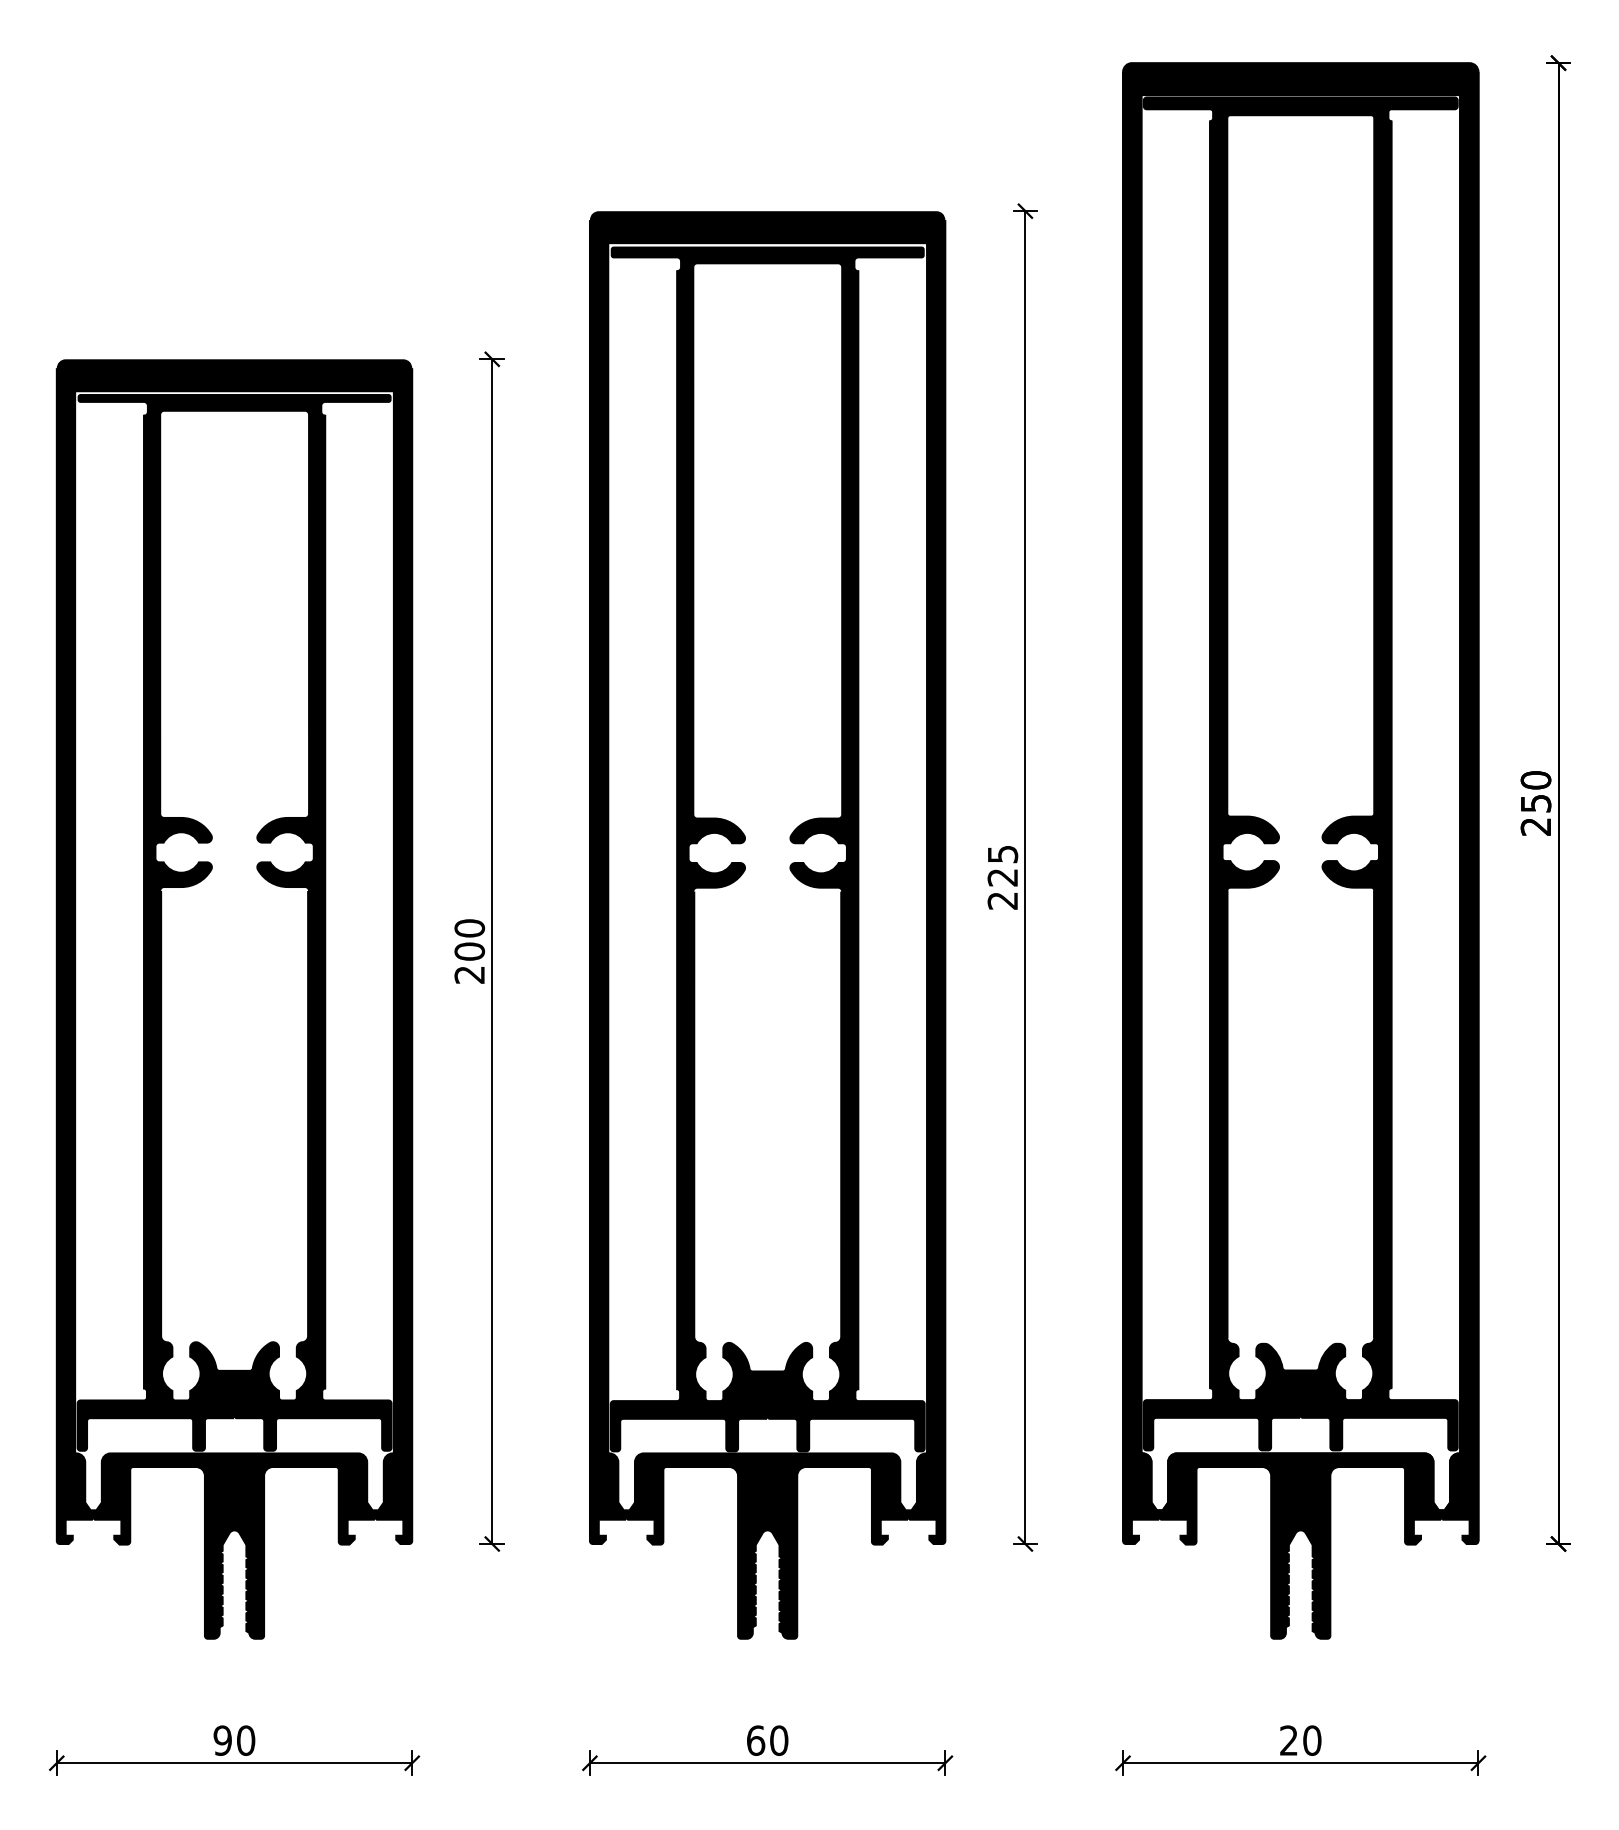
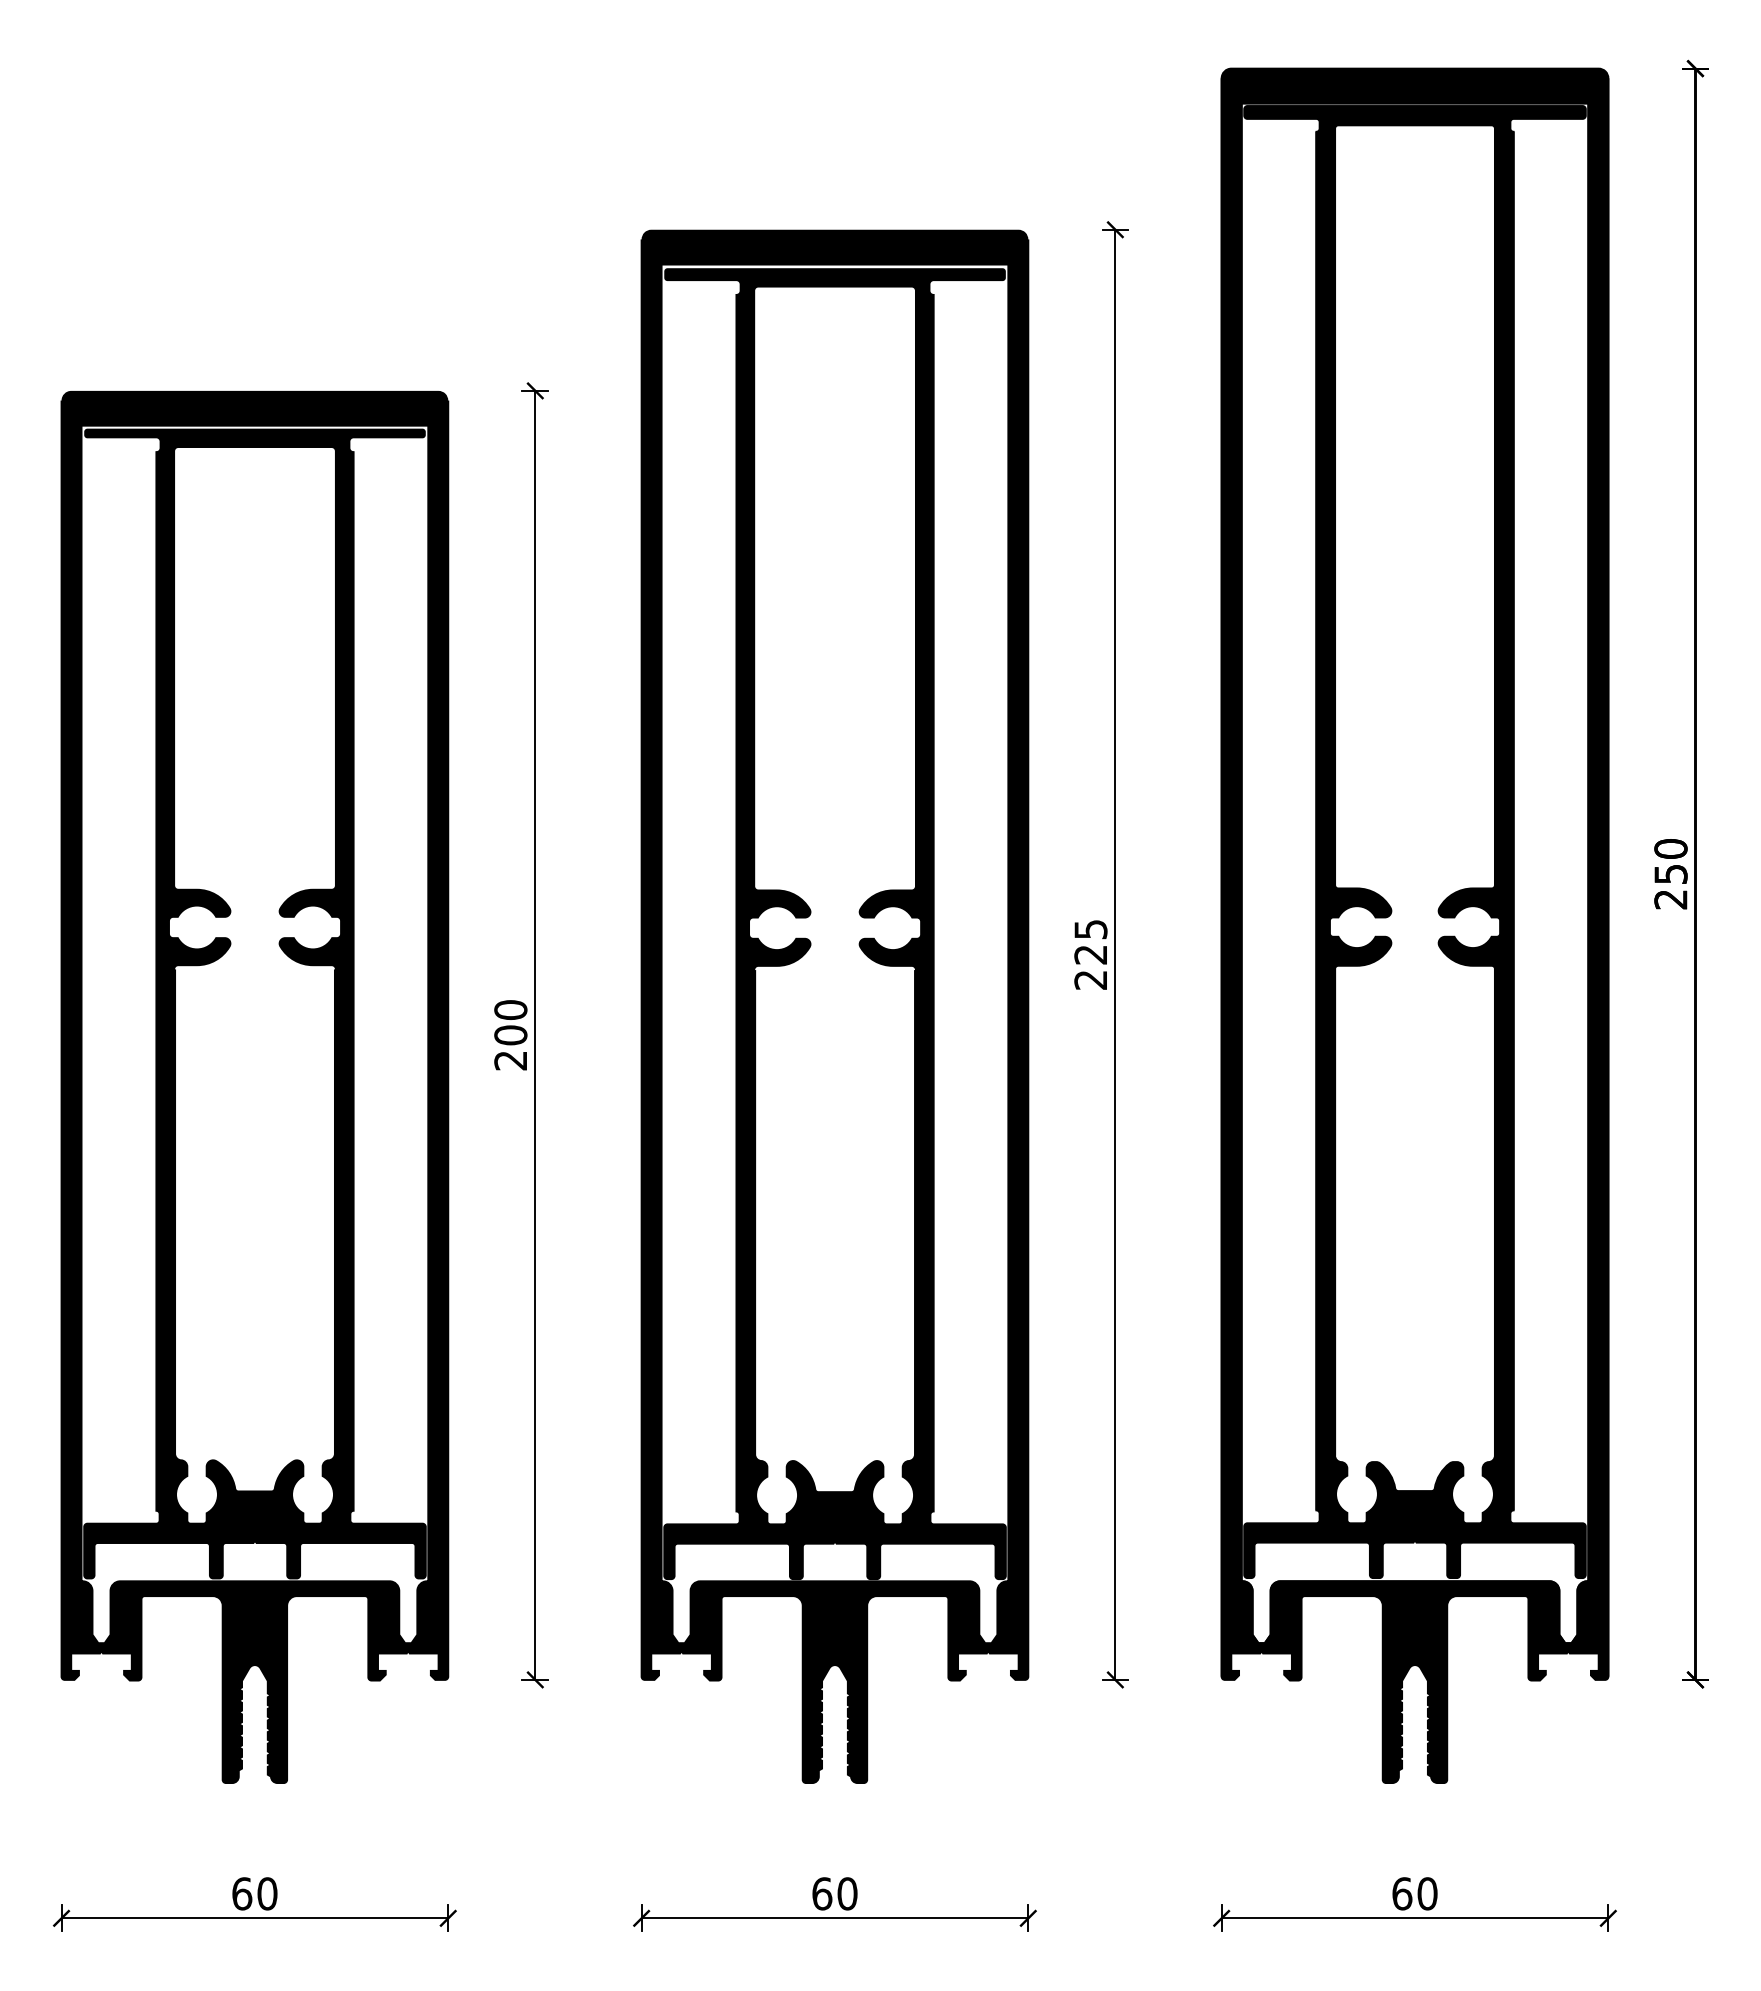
text: (223, 1740) -> (242, 1893), 90 -> 60
text: (1289, 1740) -> (1402, 1893), 20 -> 60

